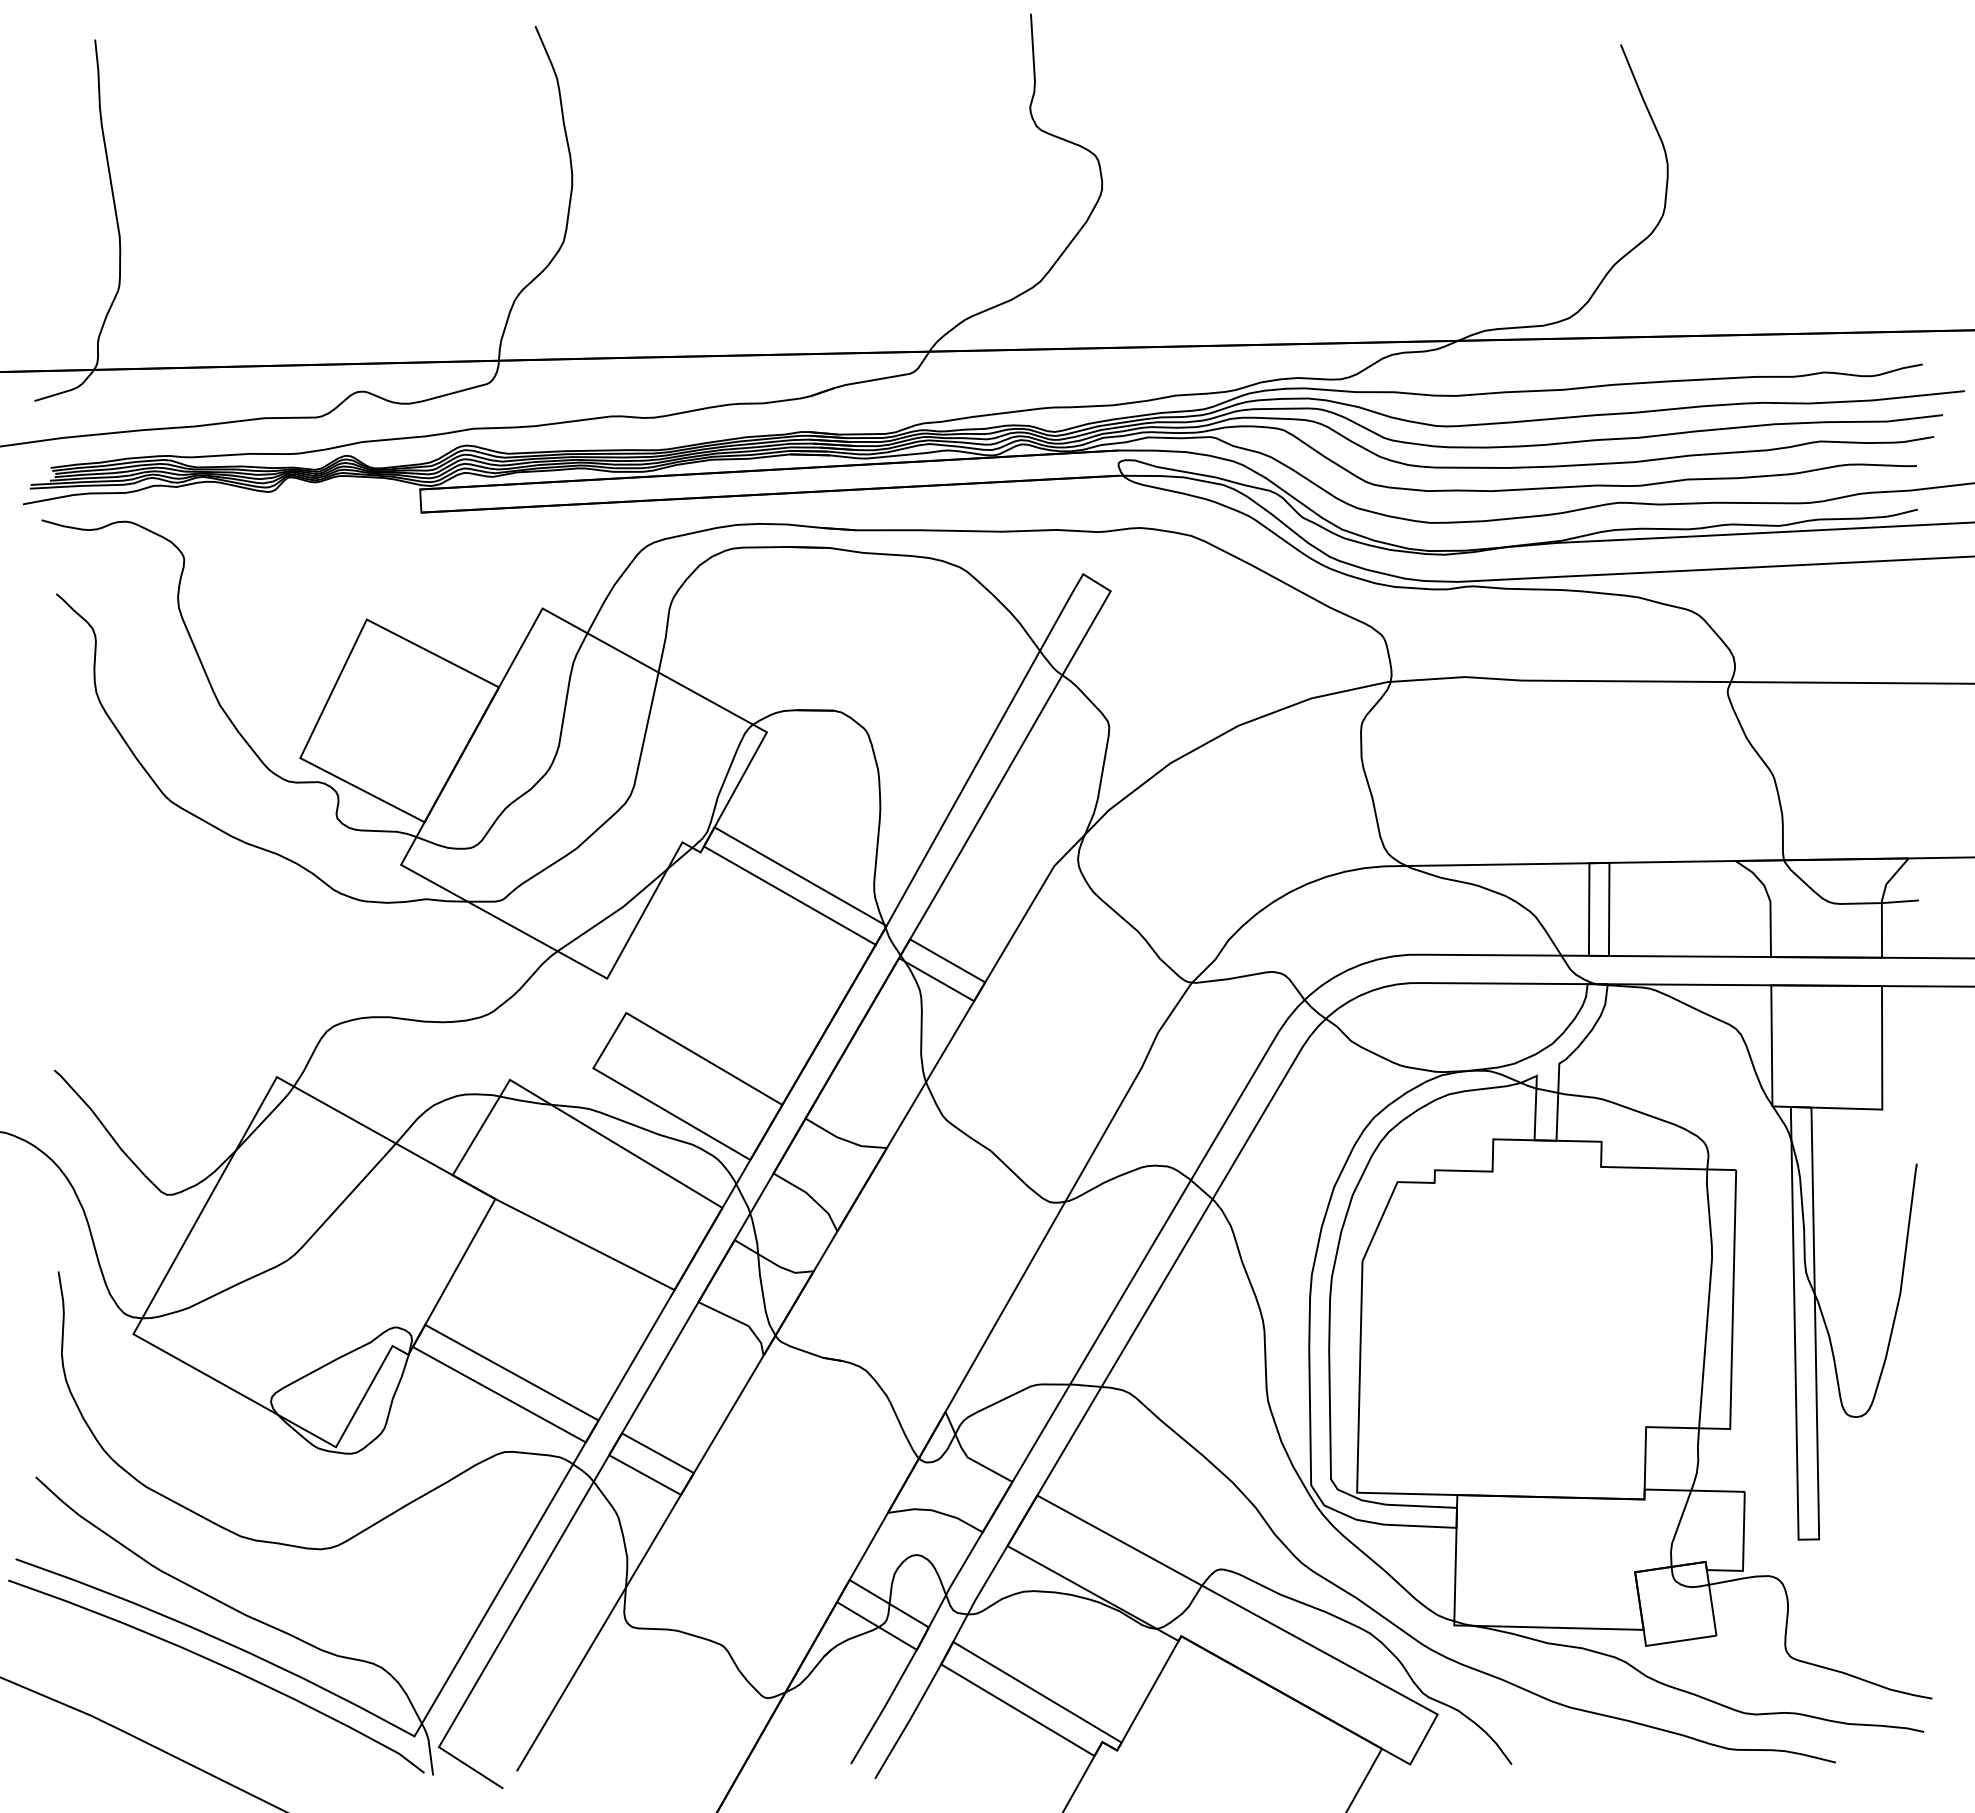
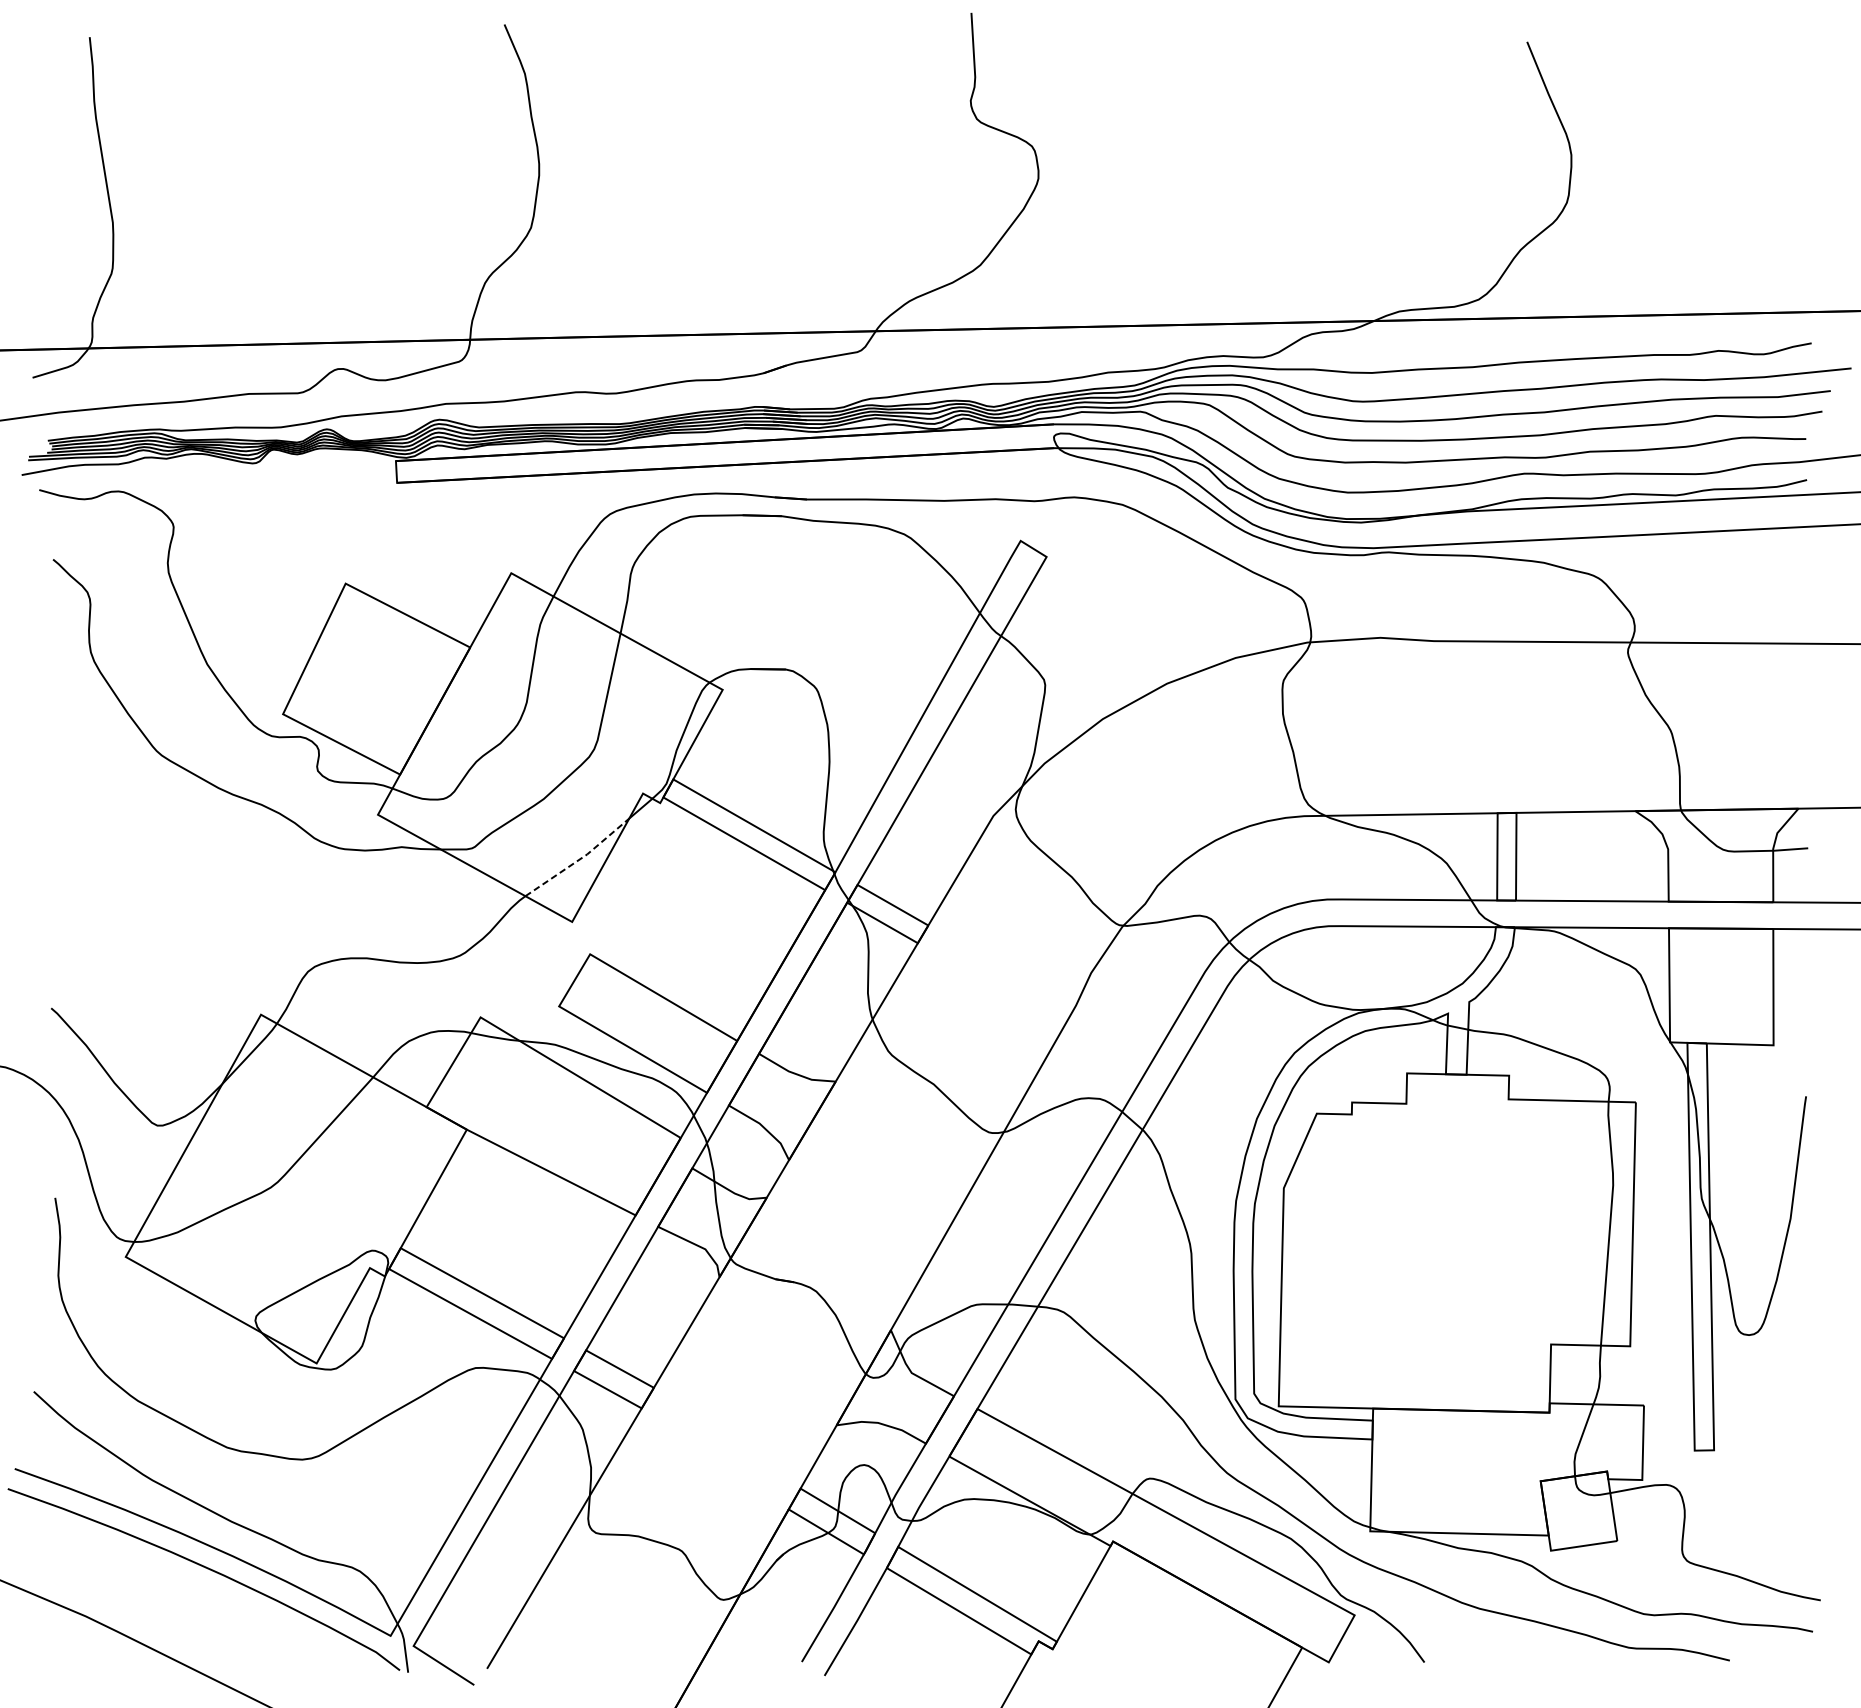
line: (614, 912) -> (579, 859), solid -> dashed

